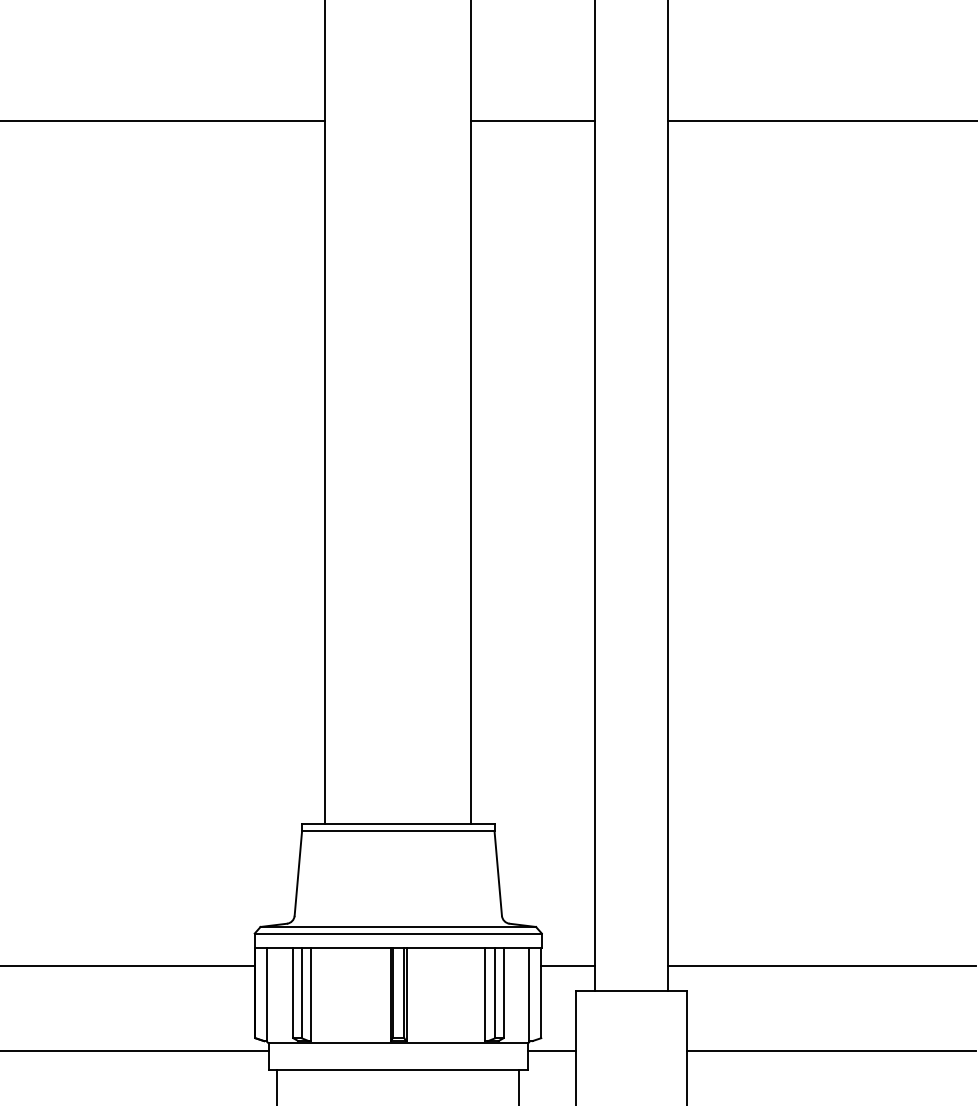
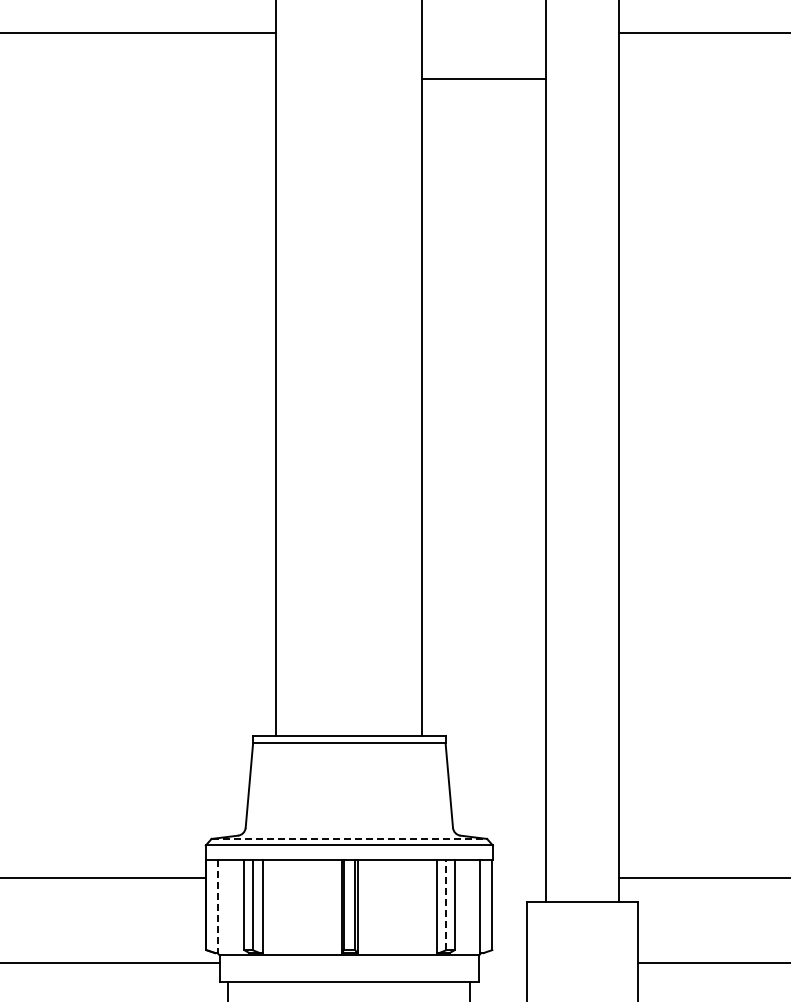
line: (533, 121) -> (484, 79), moved
line: (398, 926) -> (349, 838), solid -> dashed
line: (568, 966) -> (519, 878), removed
line: (495, 992) -> (446, 904), solid -> dashed
line: (267, 995) -> (218, 907), solid -> dashed
line: (552, 1050) -> (503, 962), removed

